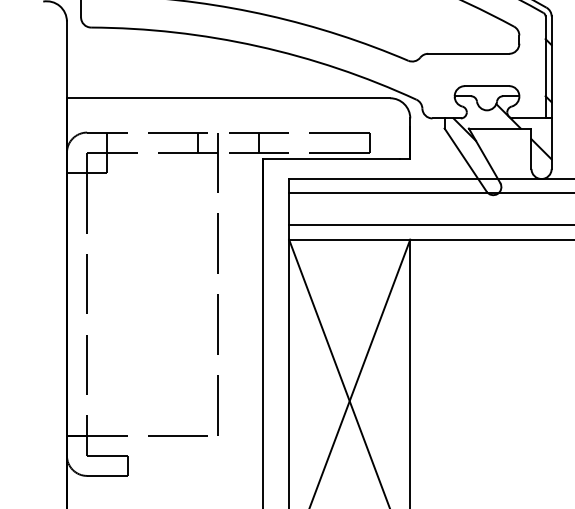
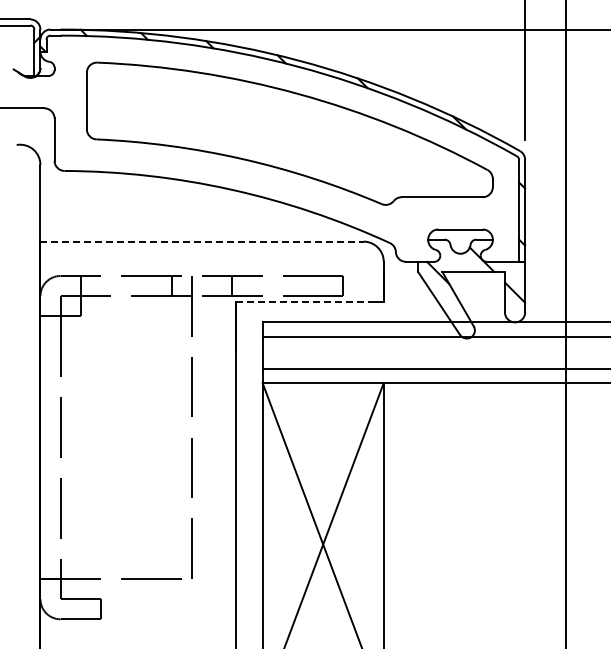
line: (229, 98) -> (202, 241), solid -> dashed
line: (332, 159) -> (305, 302), solid -> dashed

